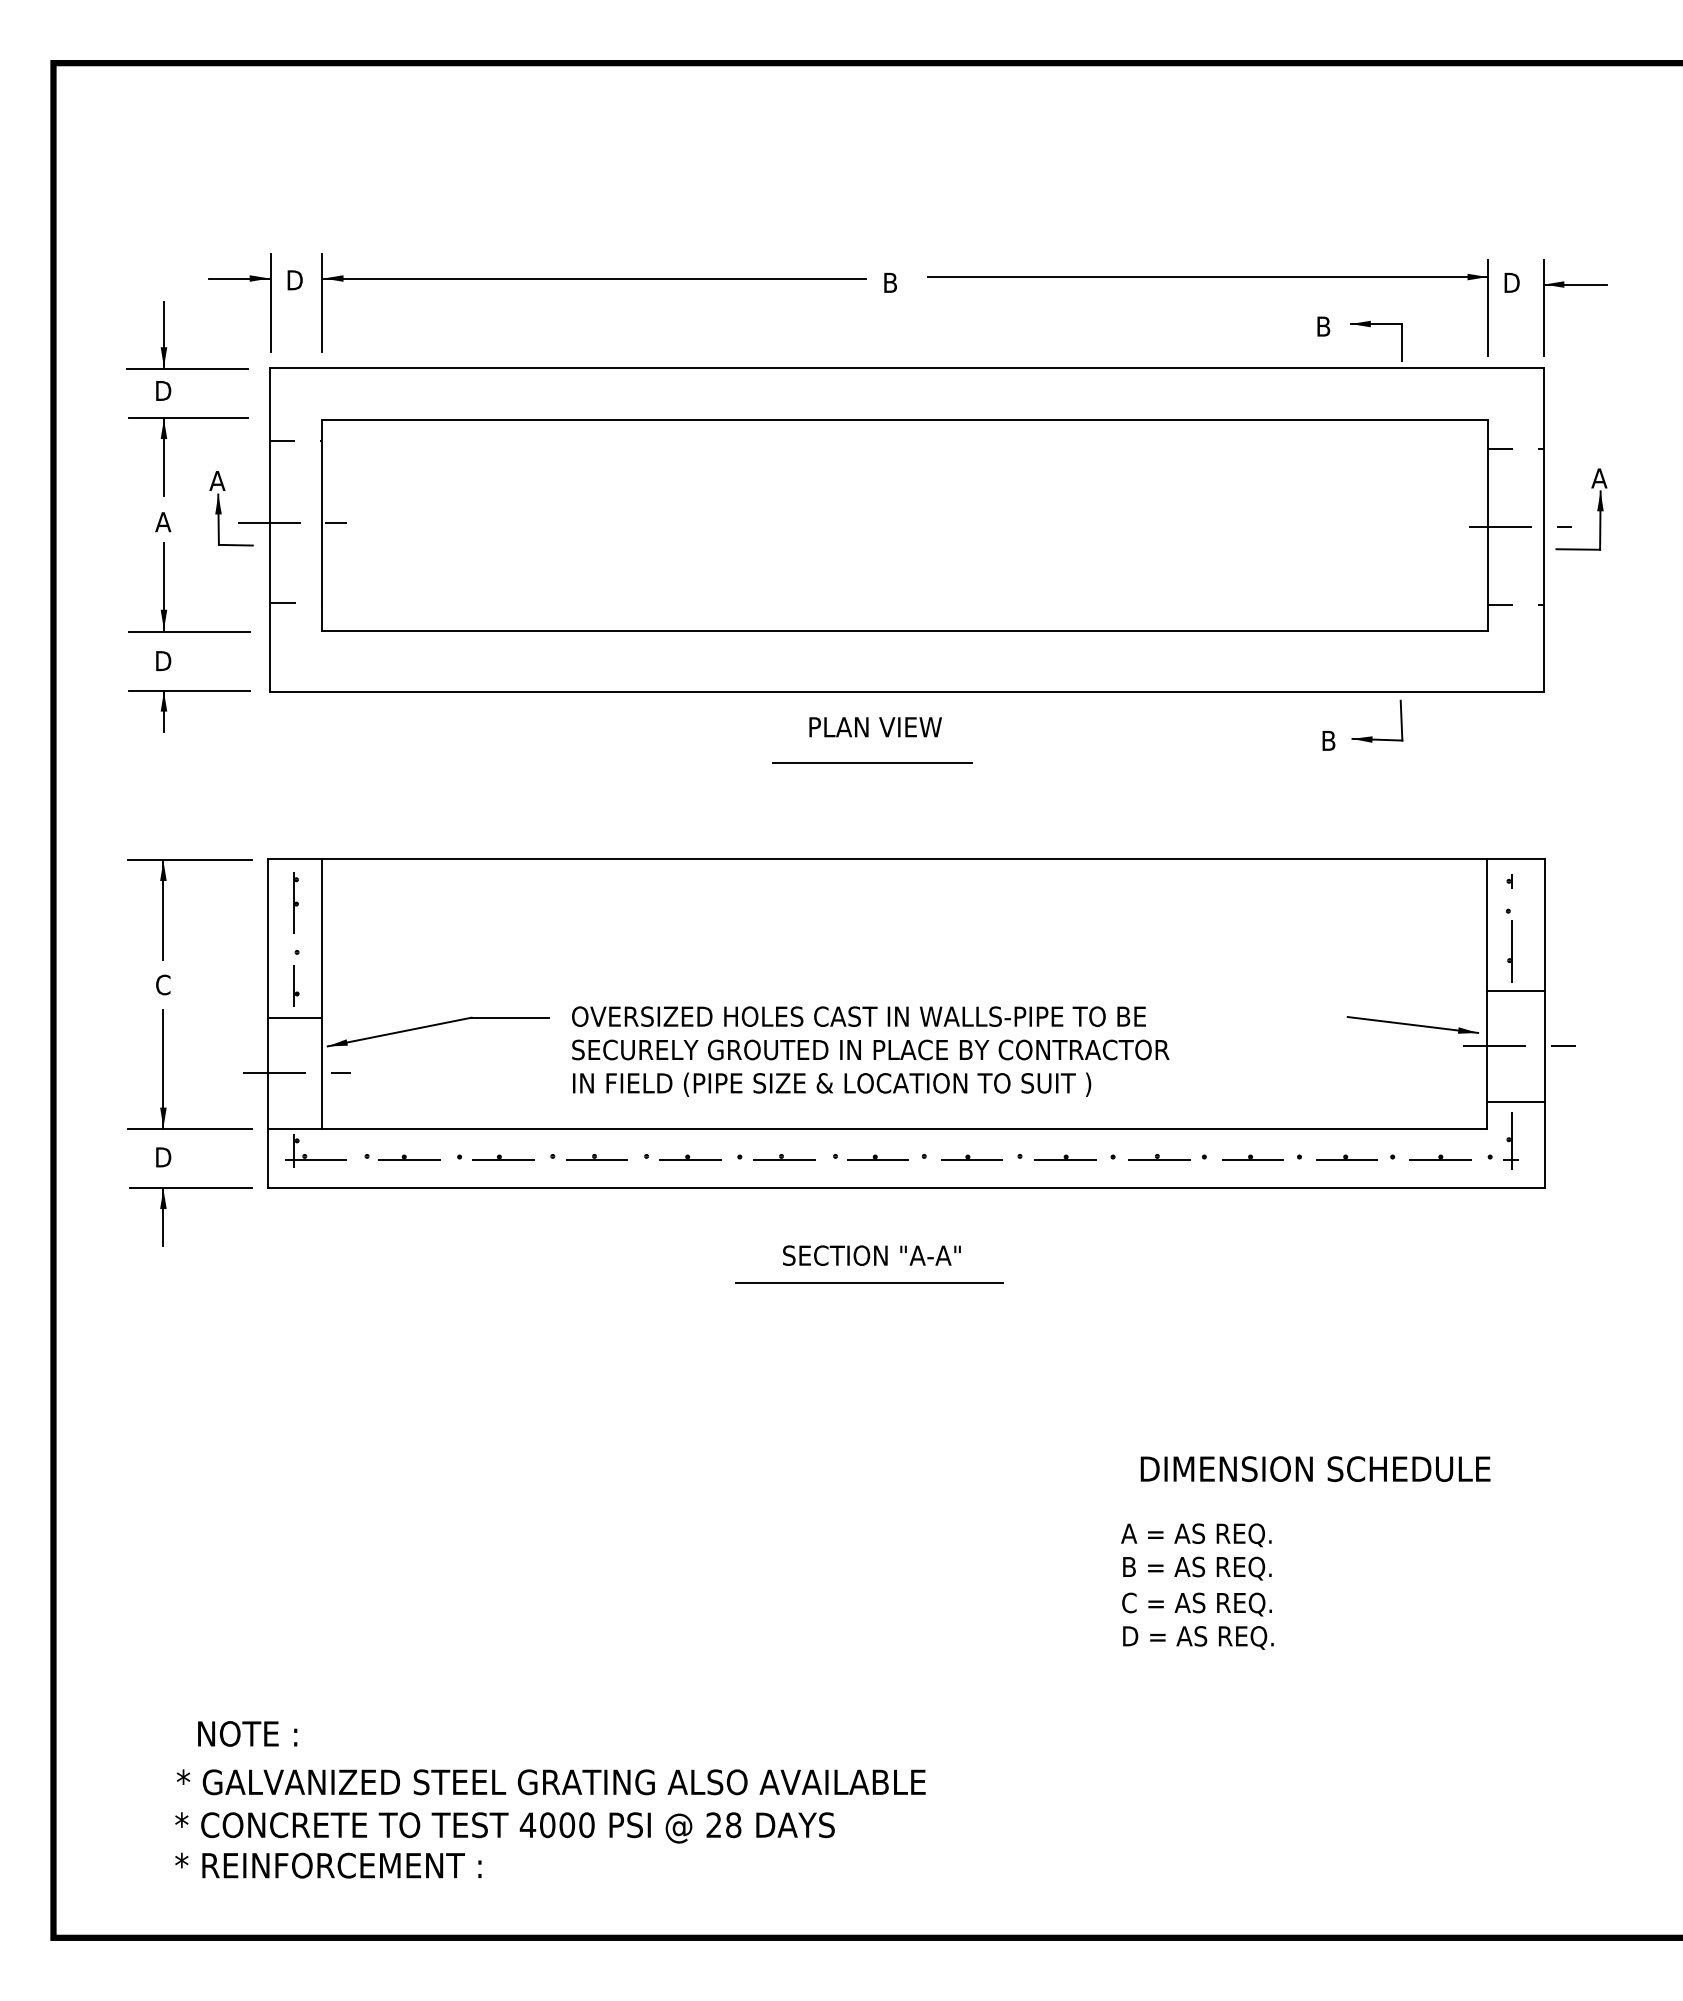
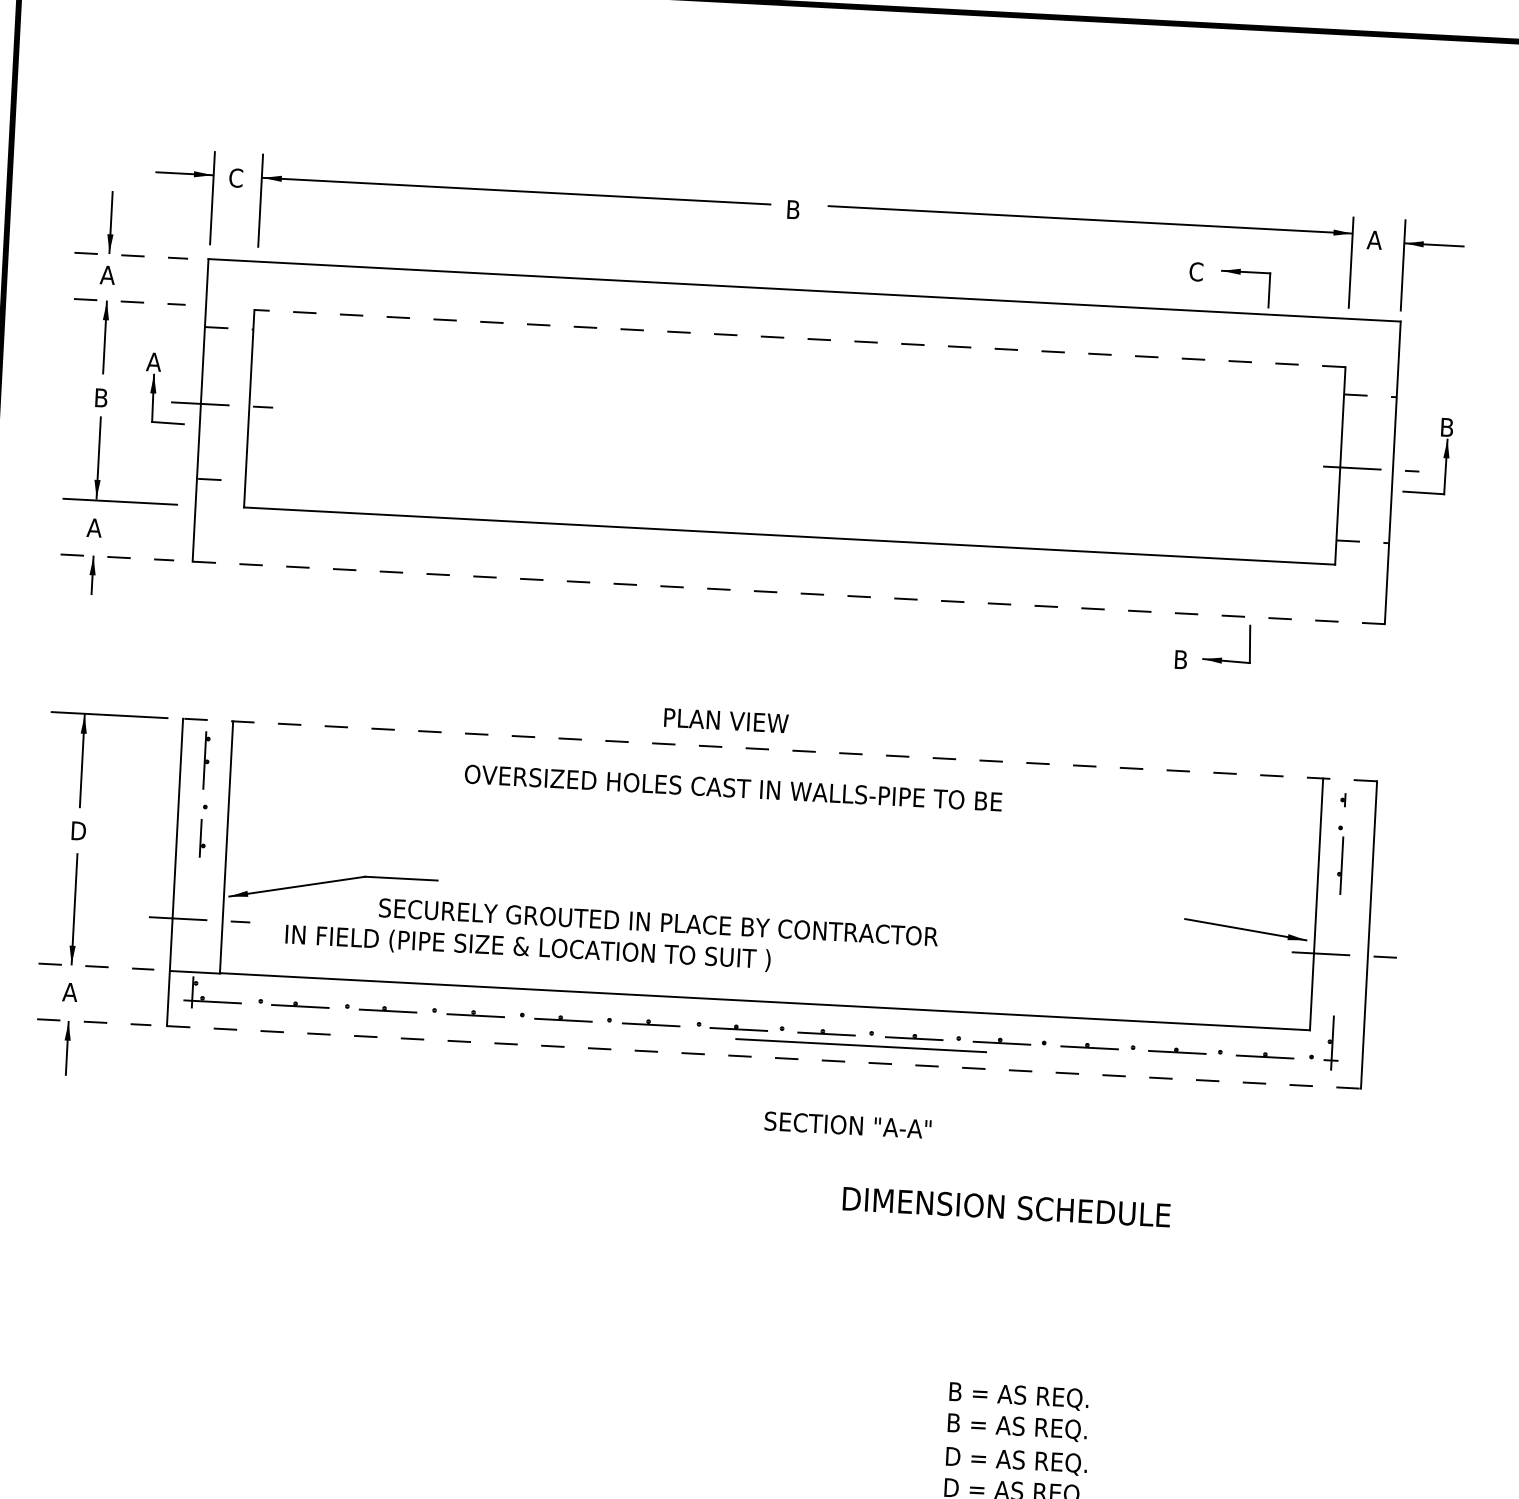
text: (294, 280) -> (235, 178), D -> C
text: (1511, 282) -> (1374, 239), D -> A
text: (1323, 326) -> (1196, 271), B -> C
line: (187, 368) -> (131, 255), solid -> dashed
text: (163, 390) -> (107, 274), D -> A
line: (188, 418) -> (129, 302), solid -> dashed
line: (904, 419) -> (799, 338), solid -> dashed
text: (1599, 478) -> (1447, 427), A -> B
text: (163, 522) -> (101, 398), A -> B
text: (163, 661) -> (94, 528), D -> A
line: (189, 691) -> (117, 557), solid -> dashed
line: (907, 691) -> (789, 592), solid -> dashed
text: (875, 727) -> (726, 720), moved
line: (871, 763) -> (752, 658), removed
line: (906, 859) -> (780, 750), solid -> dashed
text: (163, 984) -> (78, 830), C -> D
line: (1515, 990) -> (1343, 902), removed
text: (858, 1016) -> (733, 787), moved
line: (295, 1018) -> (200, 868), removed
text: (870, 1049) -> (658, 921), moved
text: (832, 1084) -> (528, 947), moved
line: (1516, 1102) -> (1338, 1007), removed
line: (189, 1128) -> (96, 966), solid -> dashed
text: (163, 1157) -> (70, 992), D -> A
line: (191, 1187) -> (94, 1021), solid -> dashed
line: (907, 1188) -> (764, 1057), solid -> dashed
text: (871, 1255) -> (847, 1125), moved
line: (869, 1282) -> (861, 1045), moved
text: (1315, 1468) -> (1006, 1206), moved
text: (1129, 1533) -> (955, 1391), A = AS REQ. -> B = AS REQ.
text: (1197, 1604) -> (1015, 1461), C = AS REQ. -> D = AS REQ.

